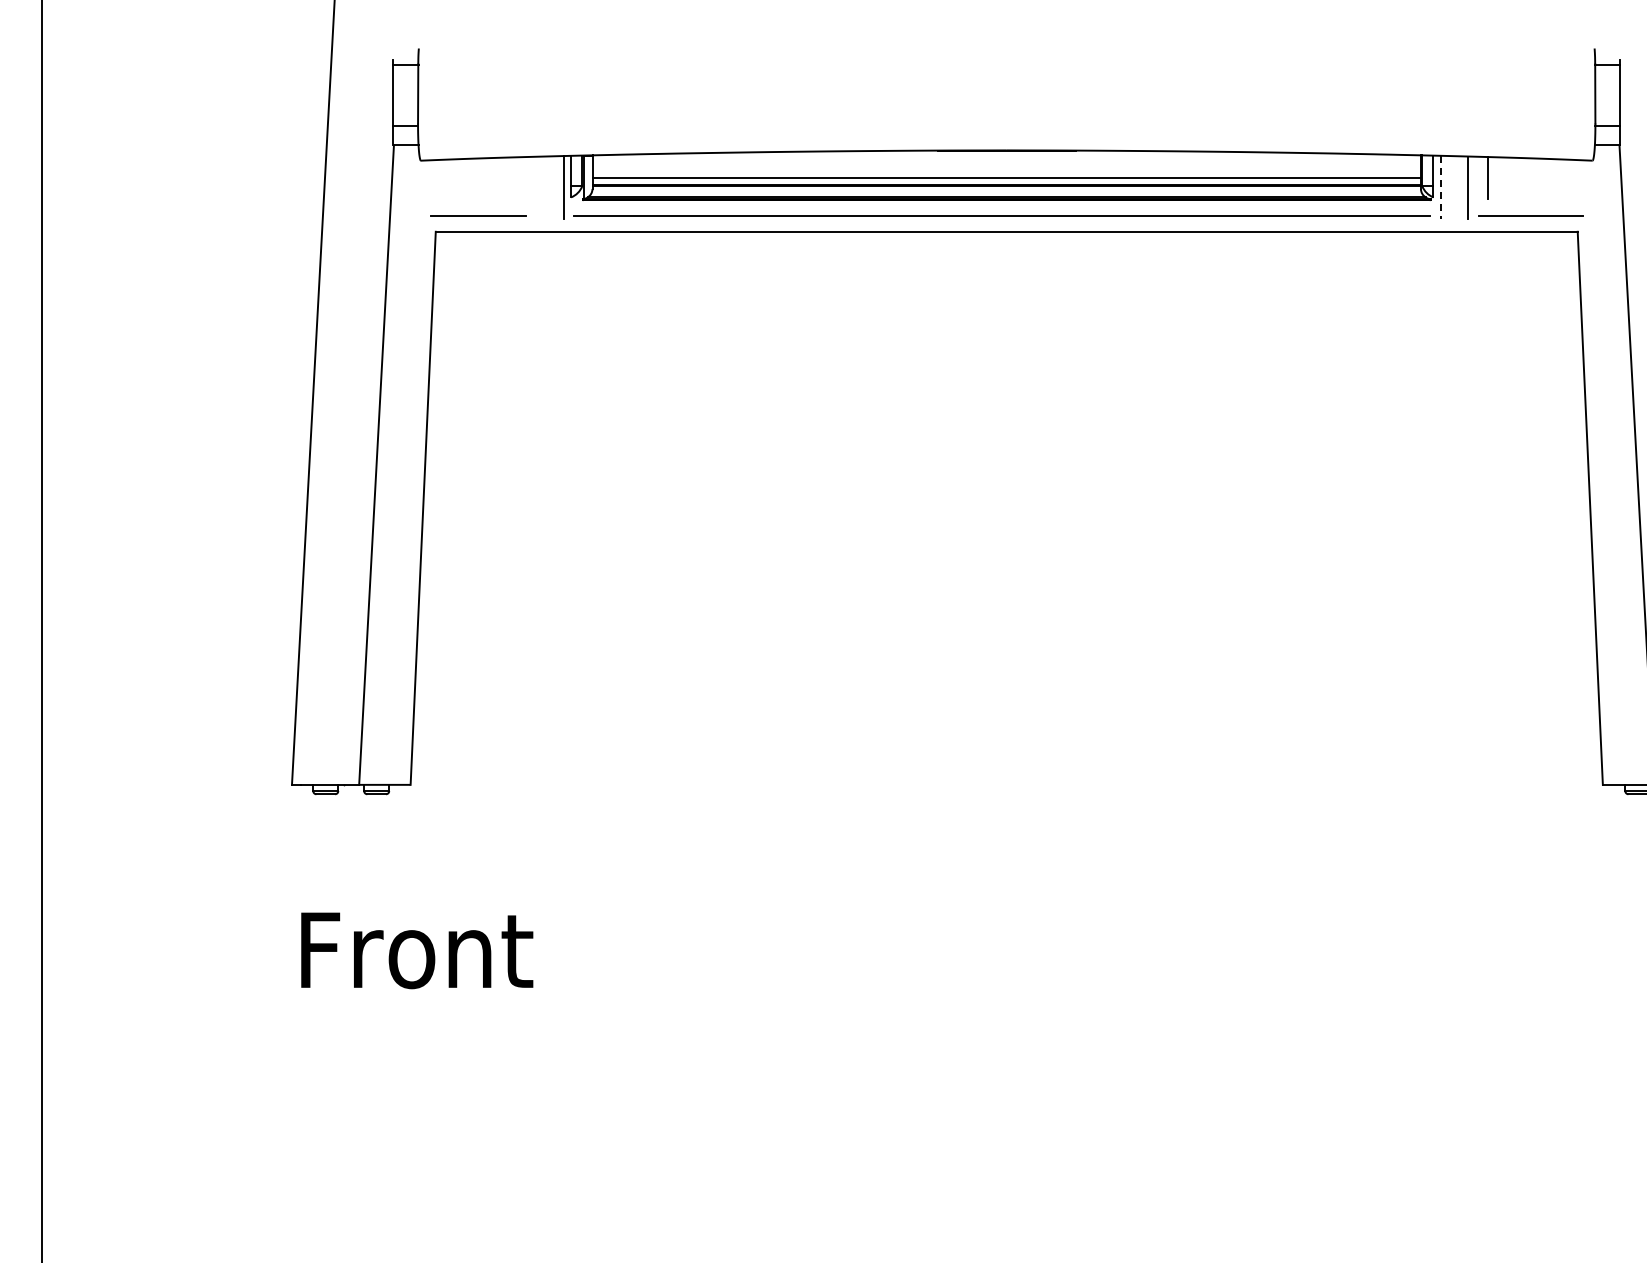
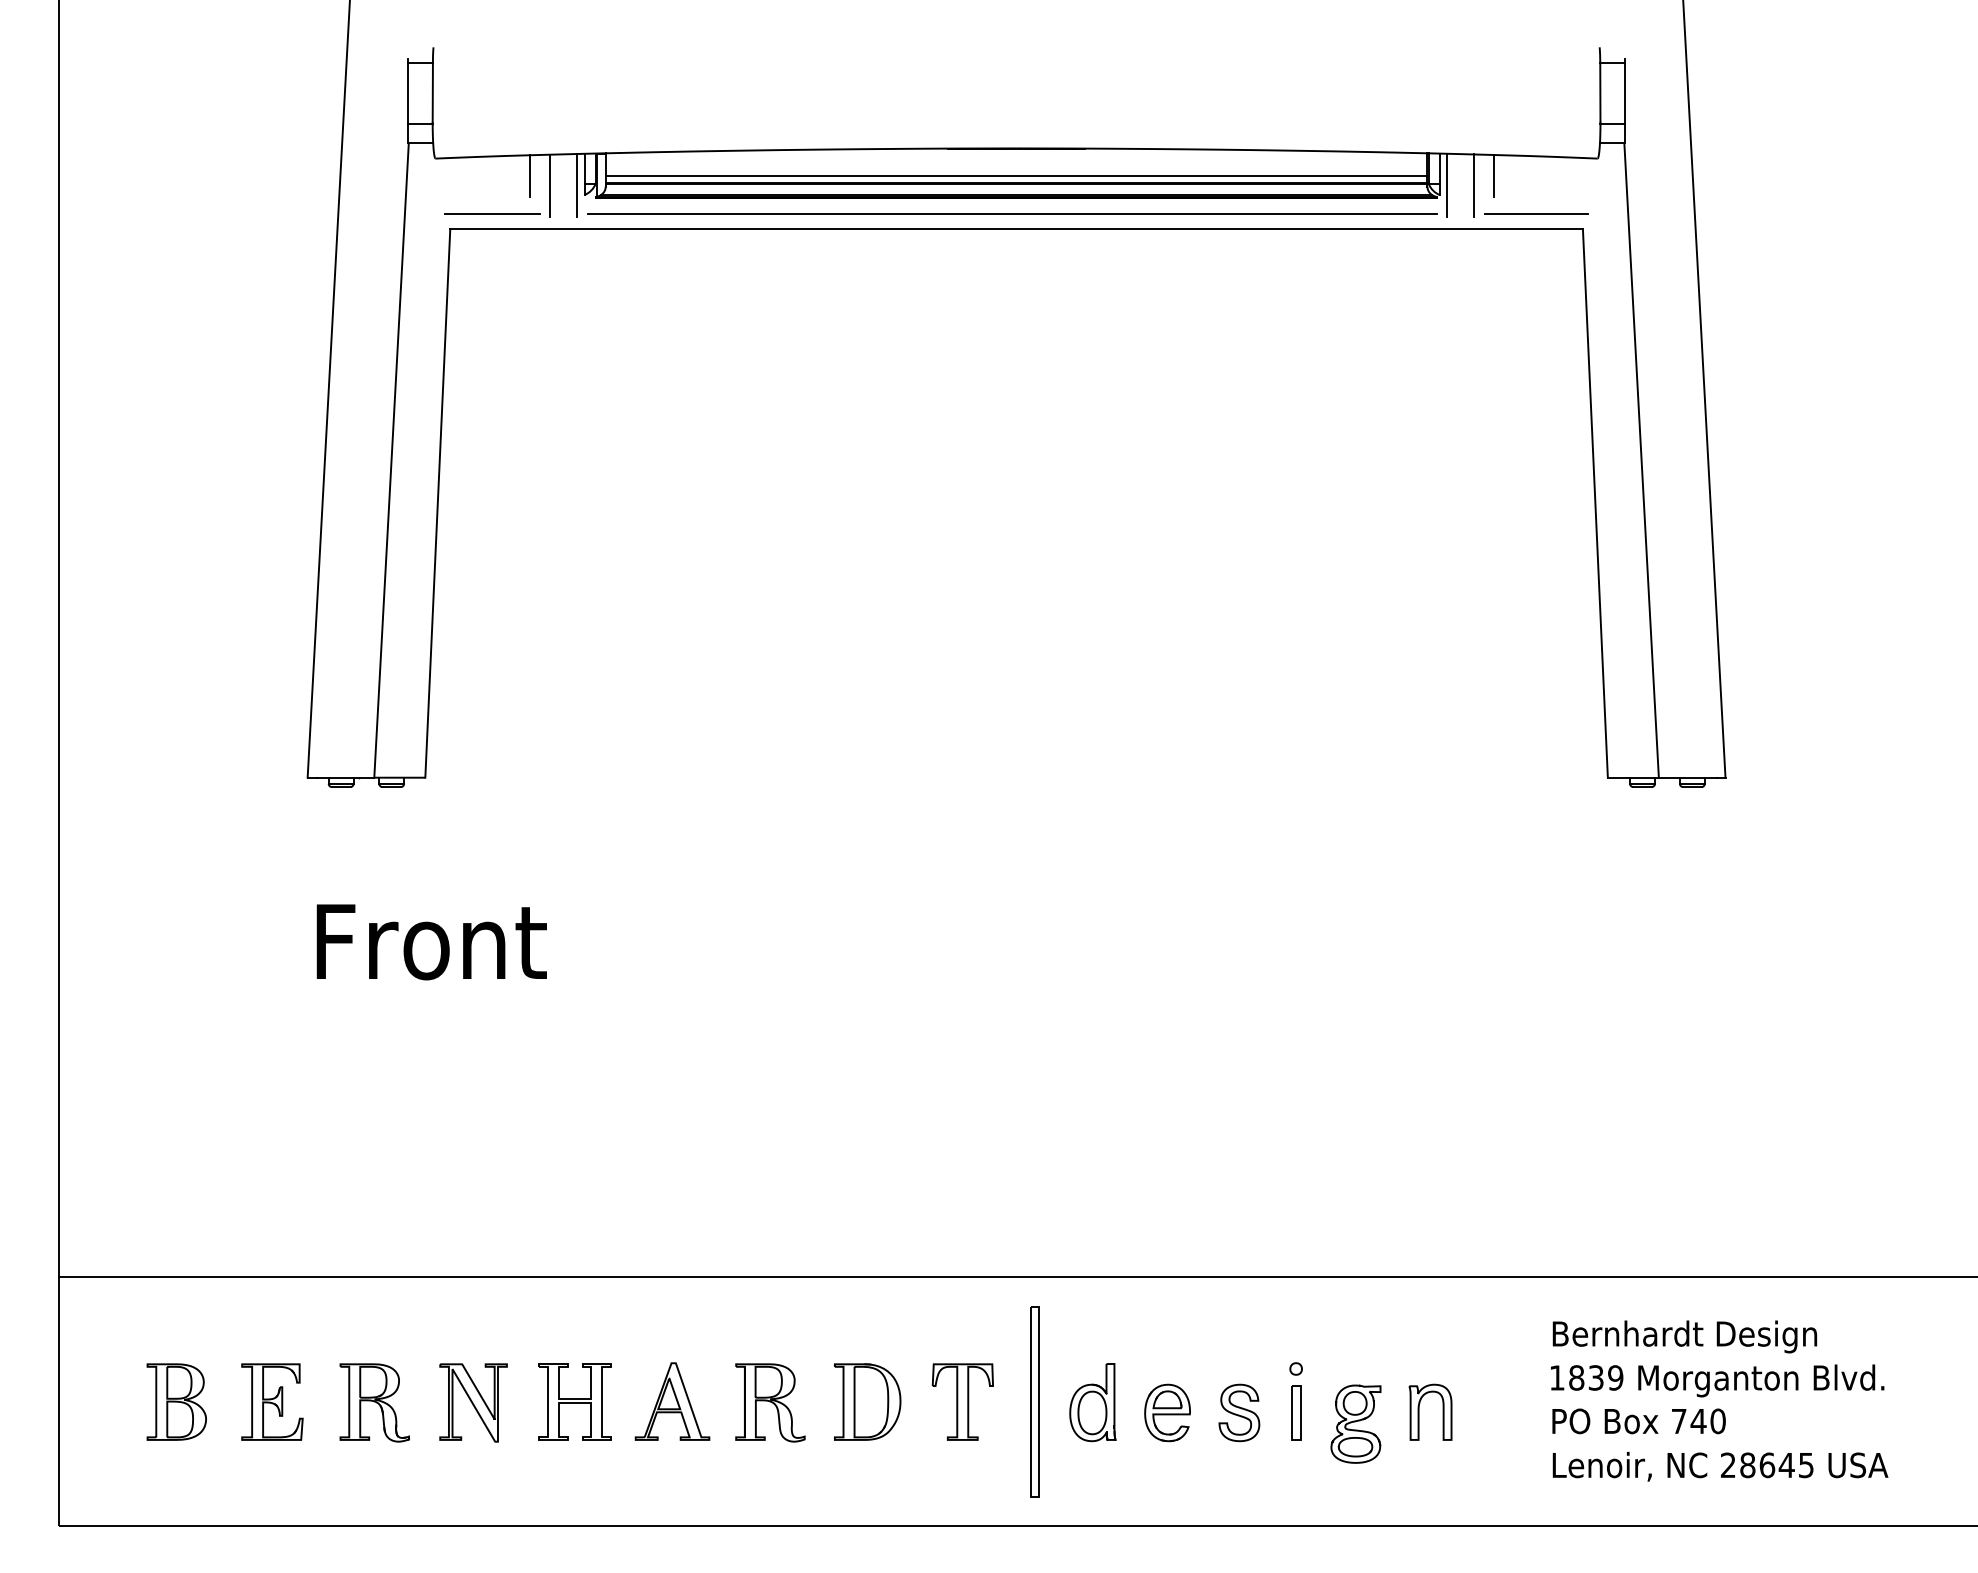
line: (516, 177) -> (530, 175), added
line: (535, 187) -> (549, 185), added
line: (1441, 187) -> (1447, 185), dashed -> solid

